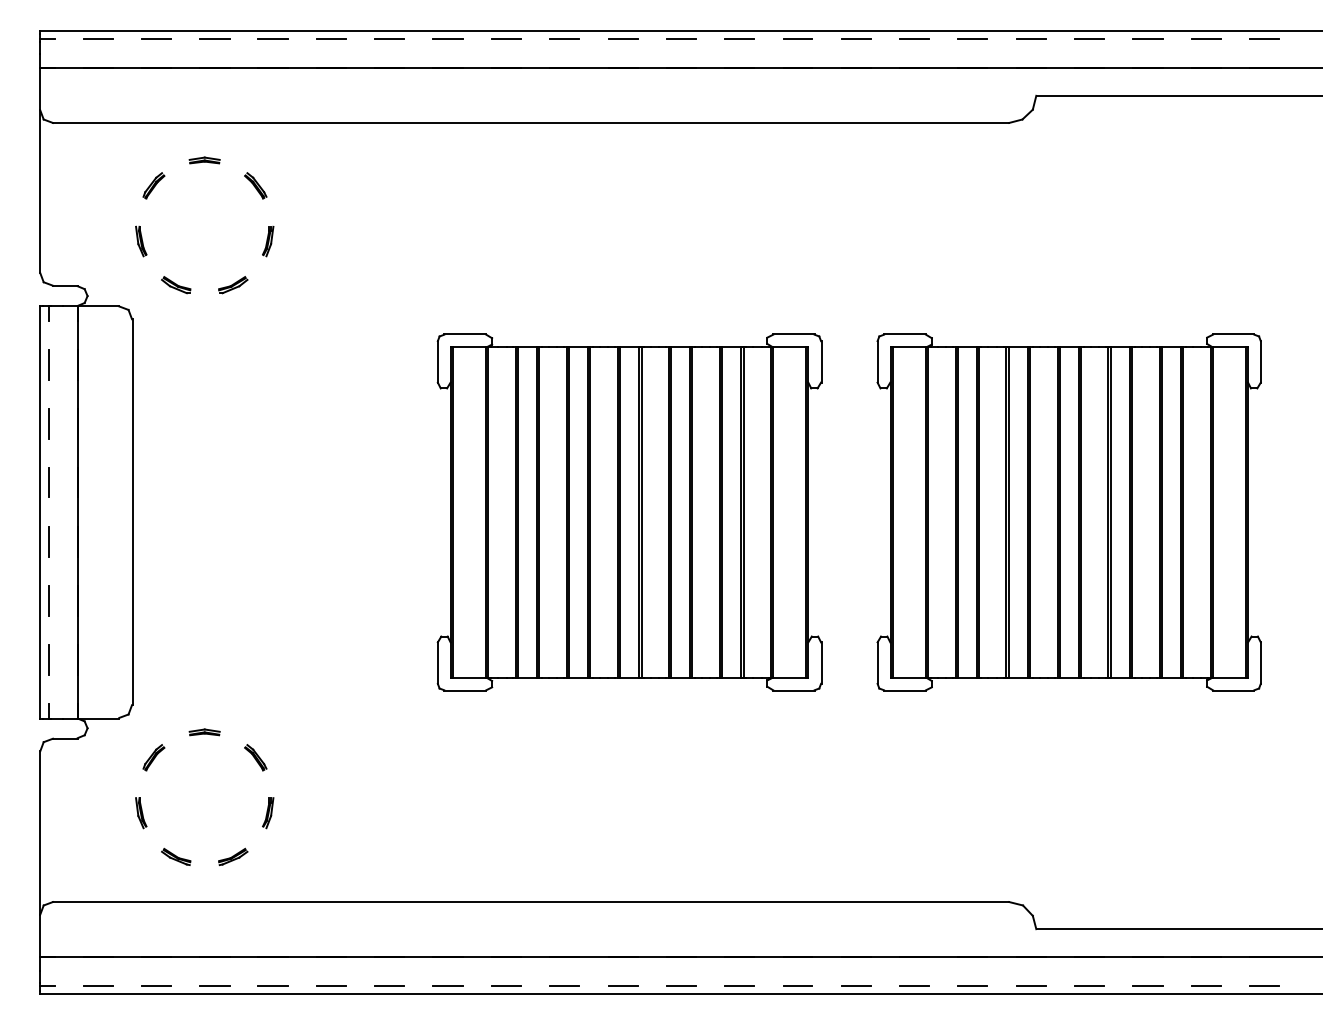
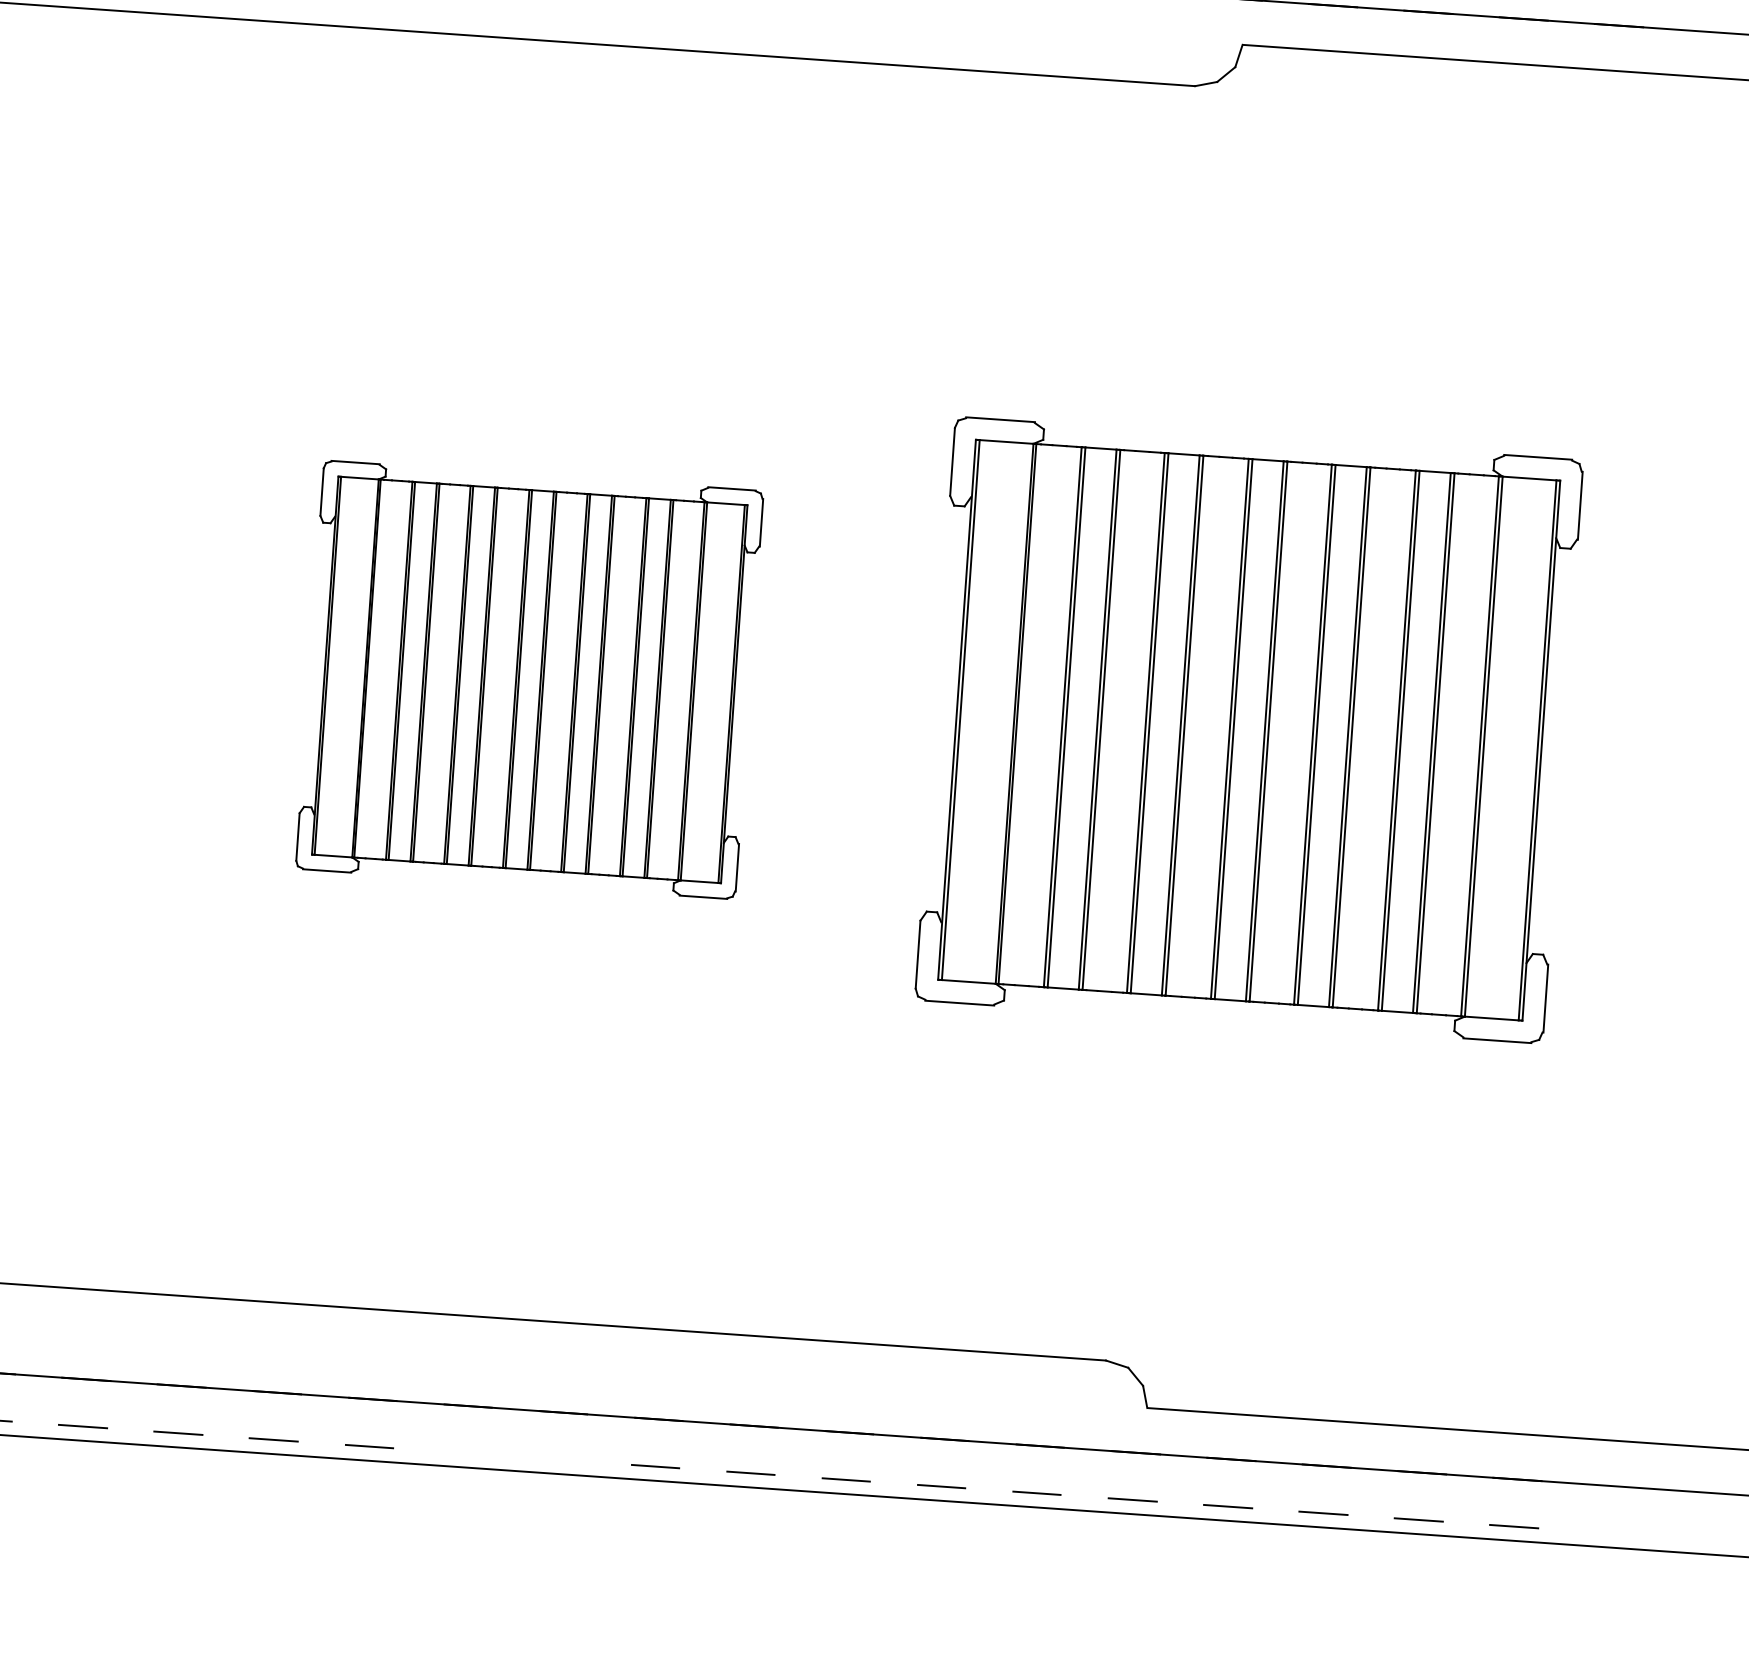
part: (629, 512) -> (529, 679), size x0.7
line: (622, 985) -> (463, 1452), removed
line: (680, 985) -> (558, 1459), removed

